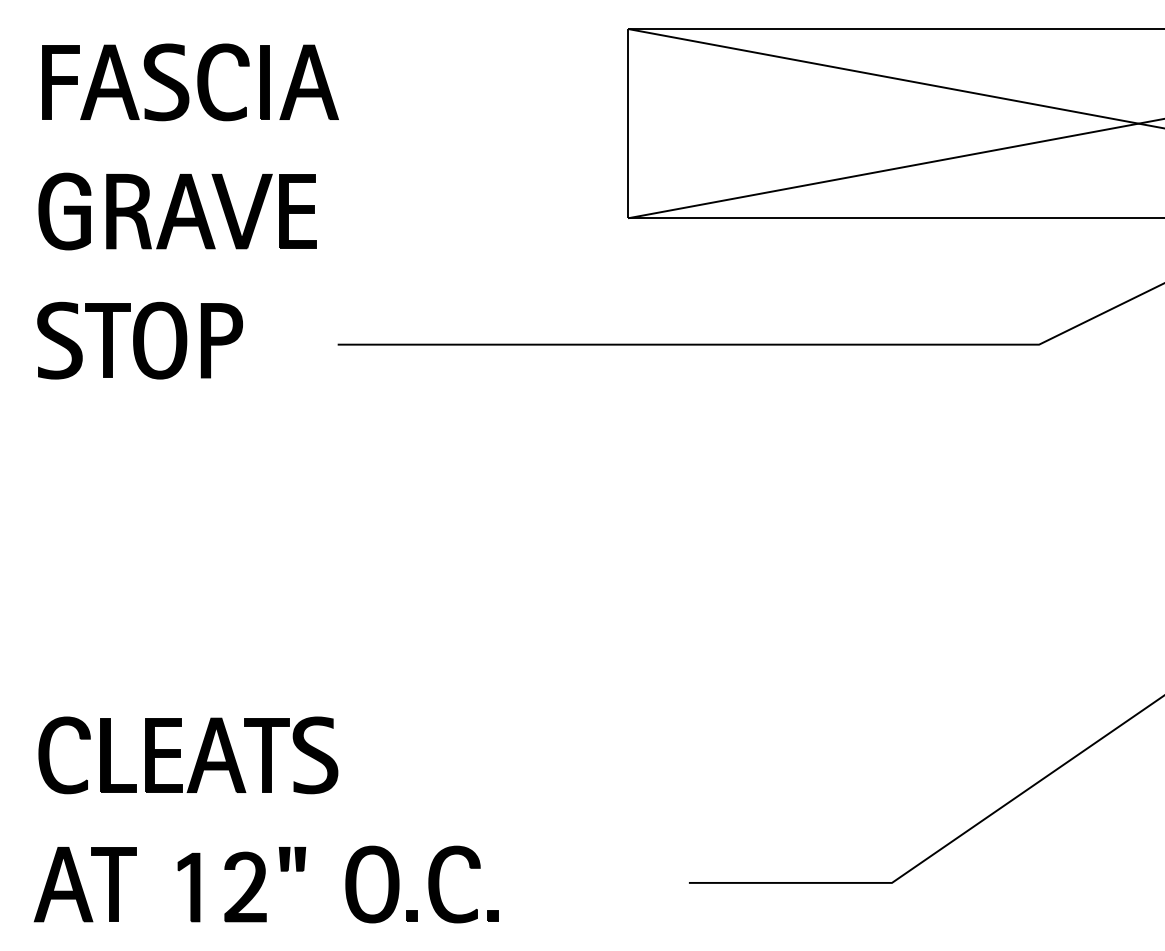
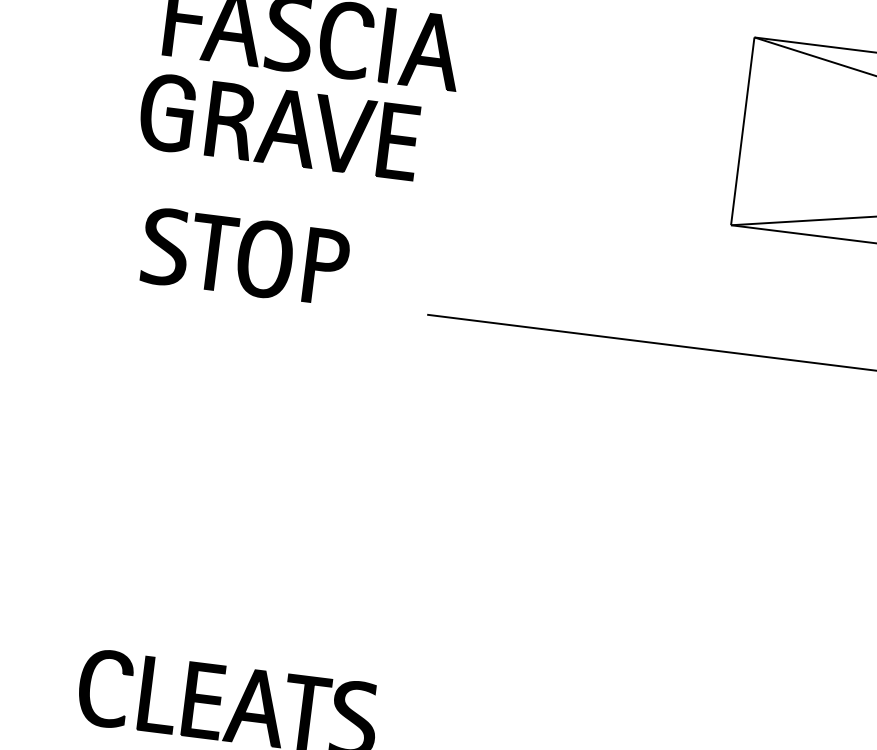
part: (177, 211) -> (279, 126), moved
part: (139, 340) -> (244, 256), moved

